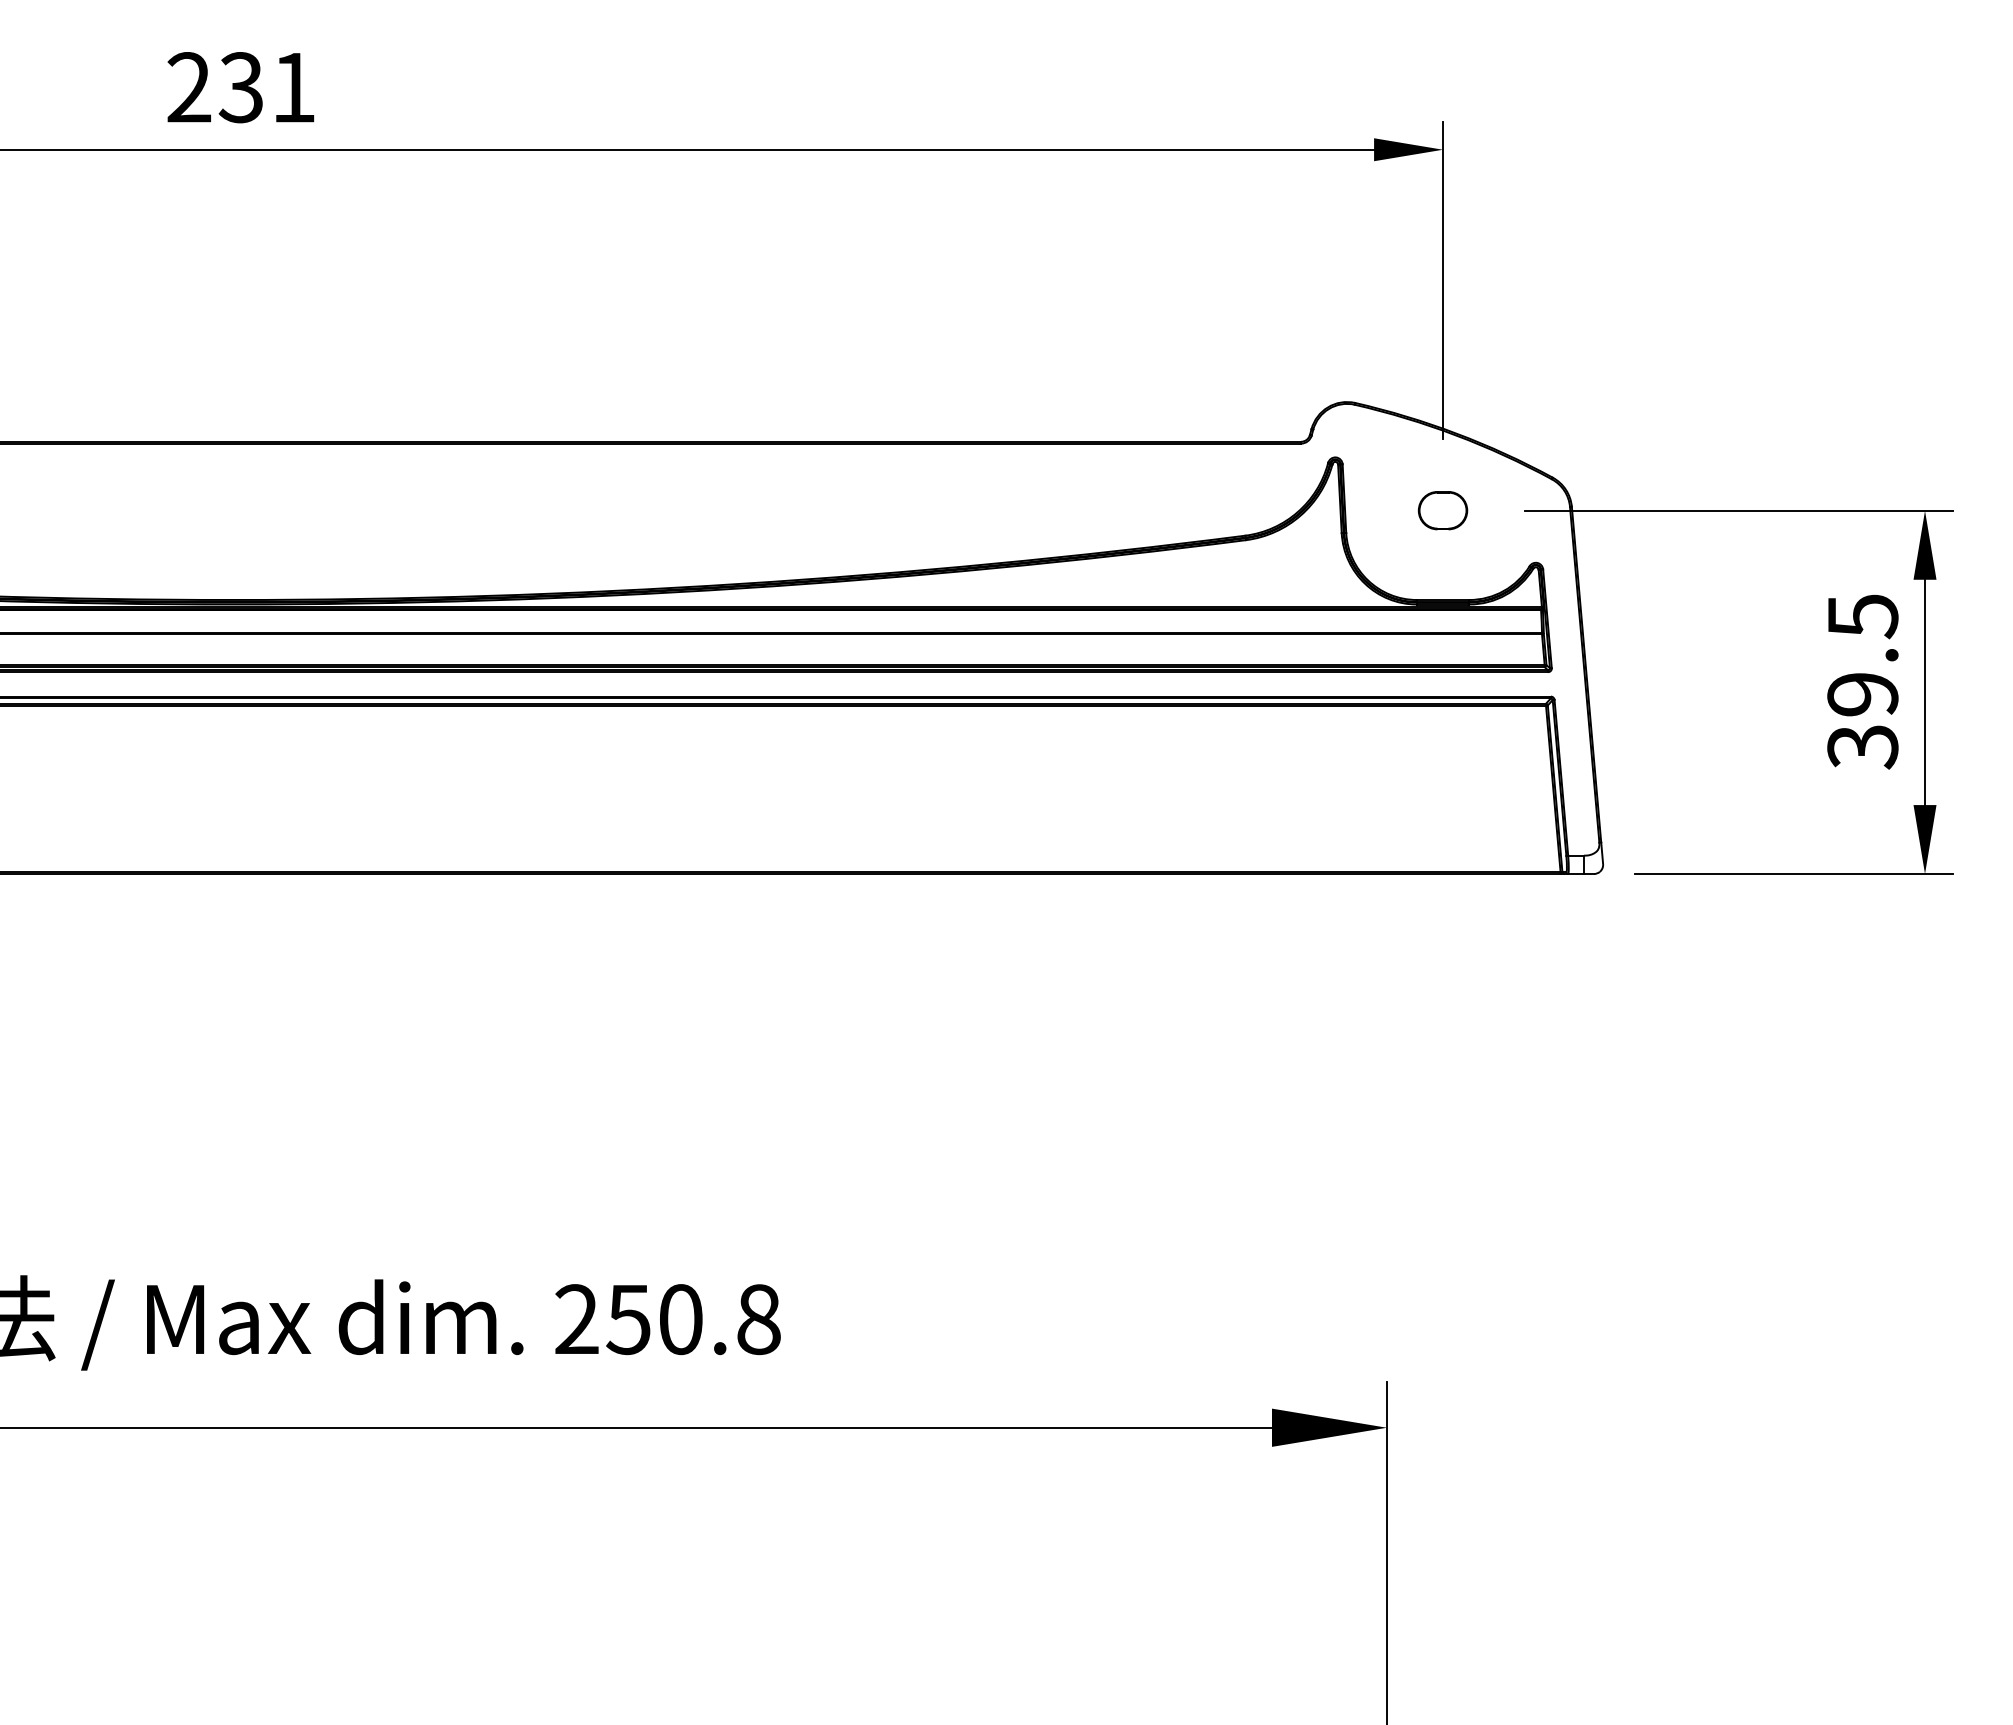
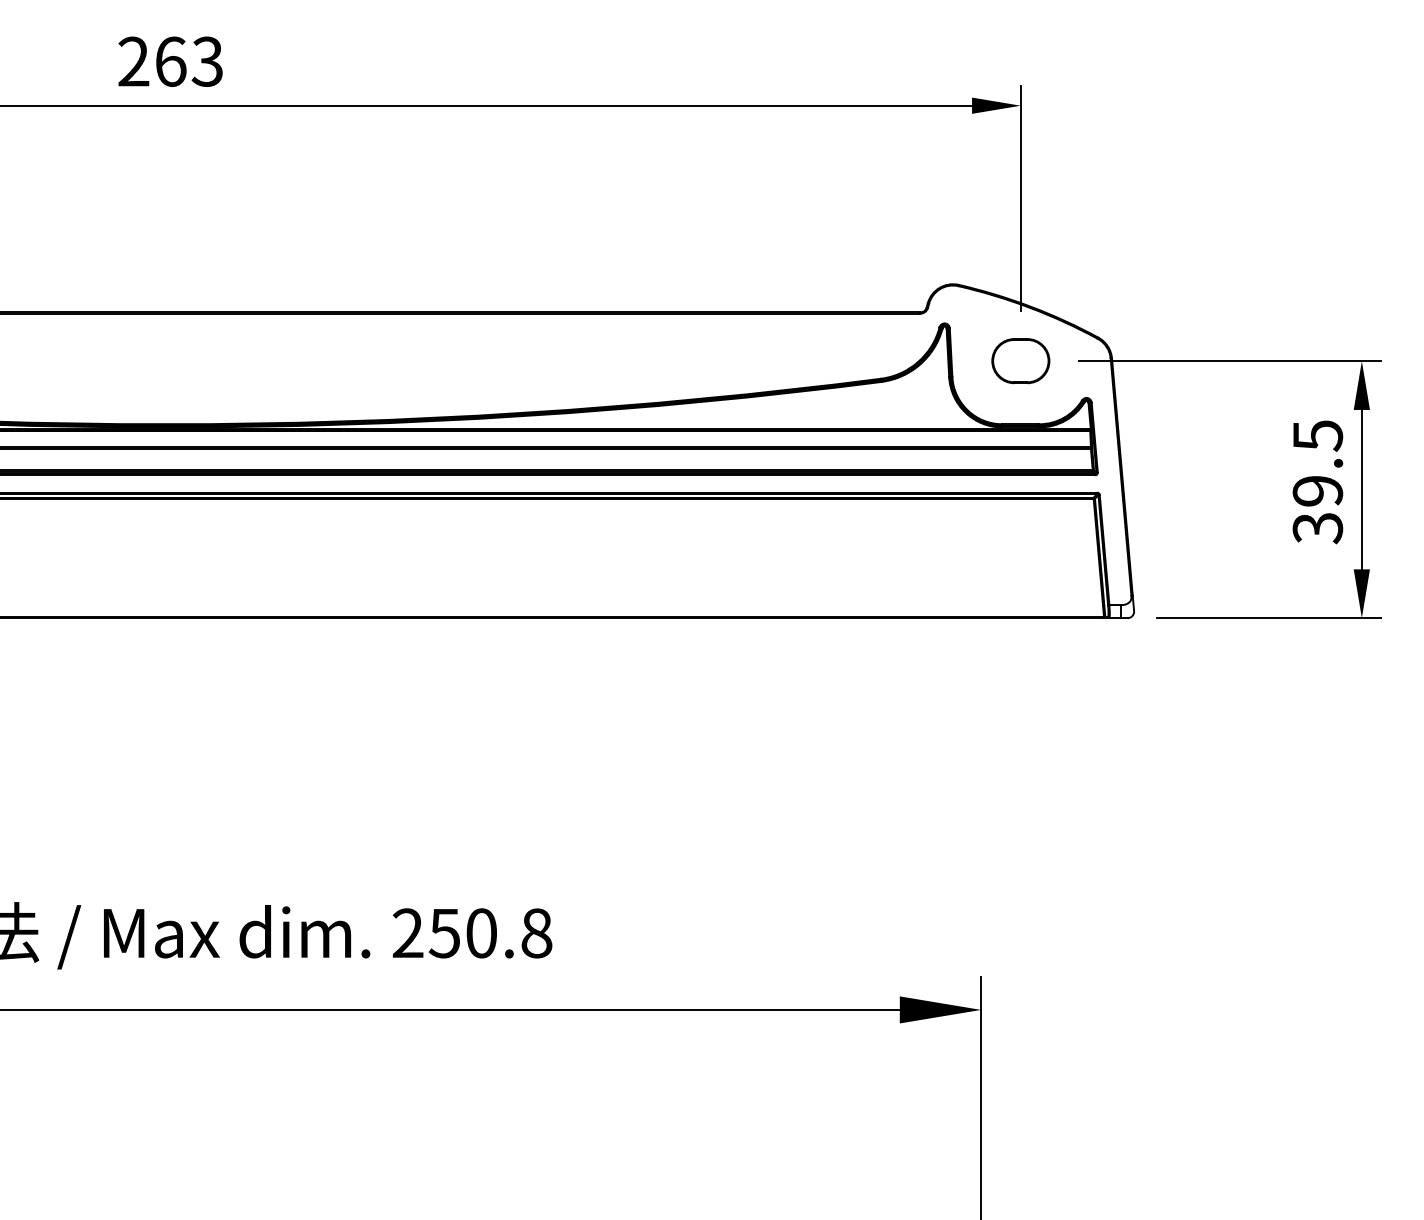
text: (266, 87) -> (188, 61), 231 -> 263
part: (1442, 510) -> (1020, 360), size x1.67

